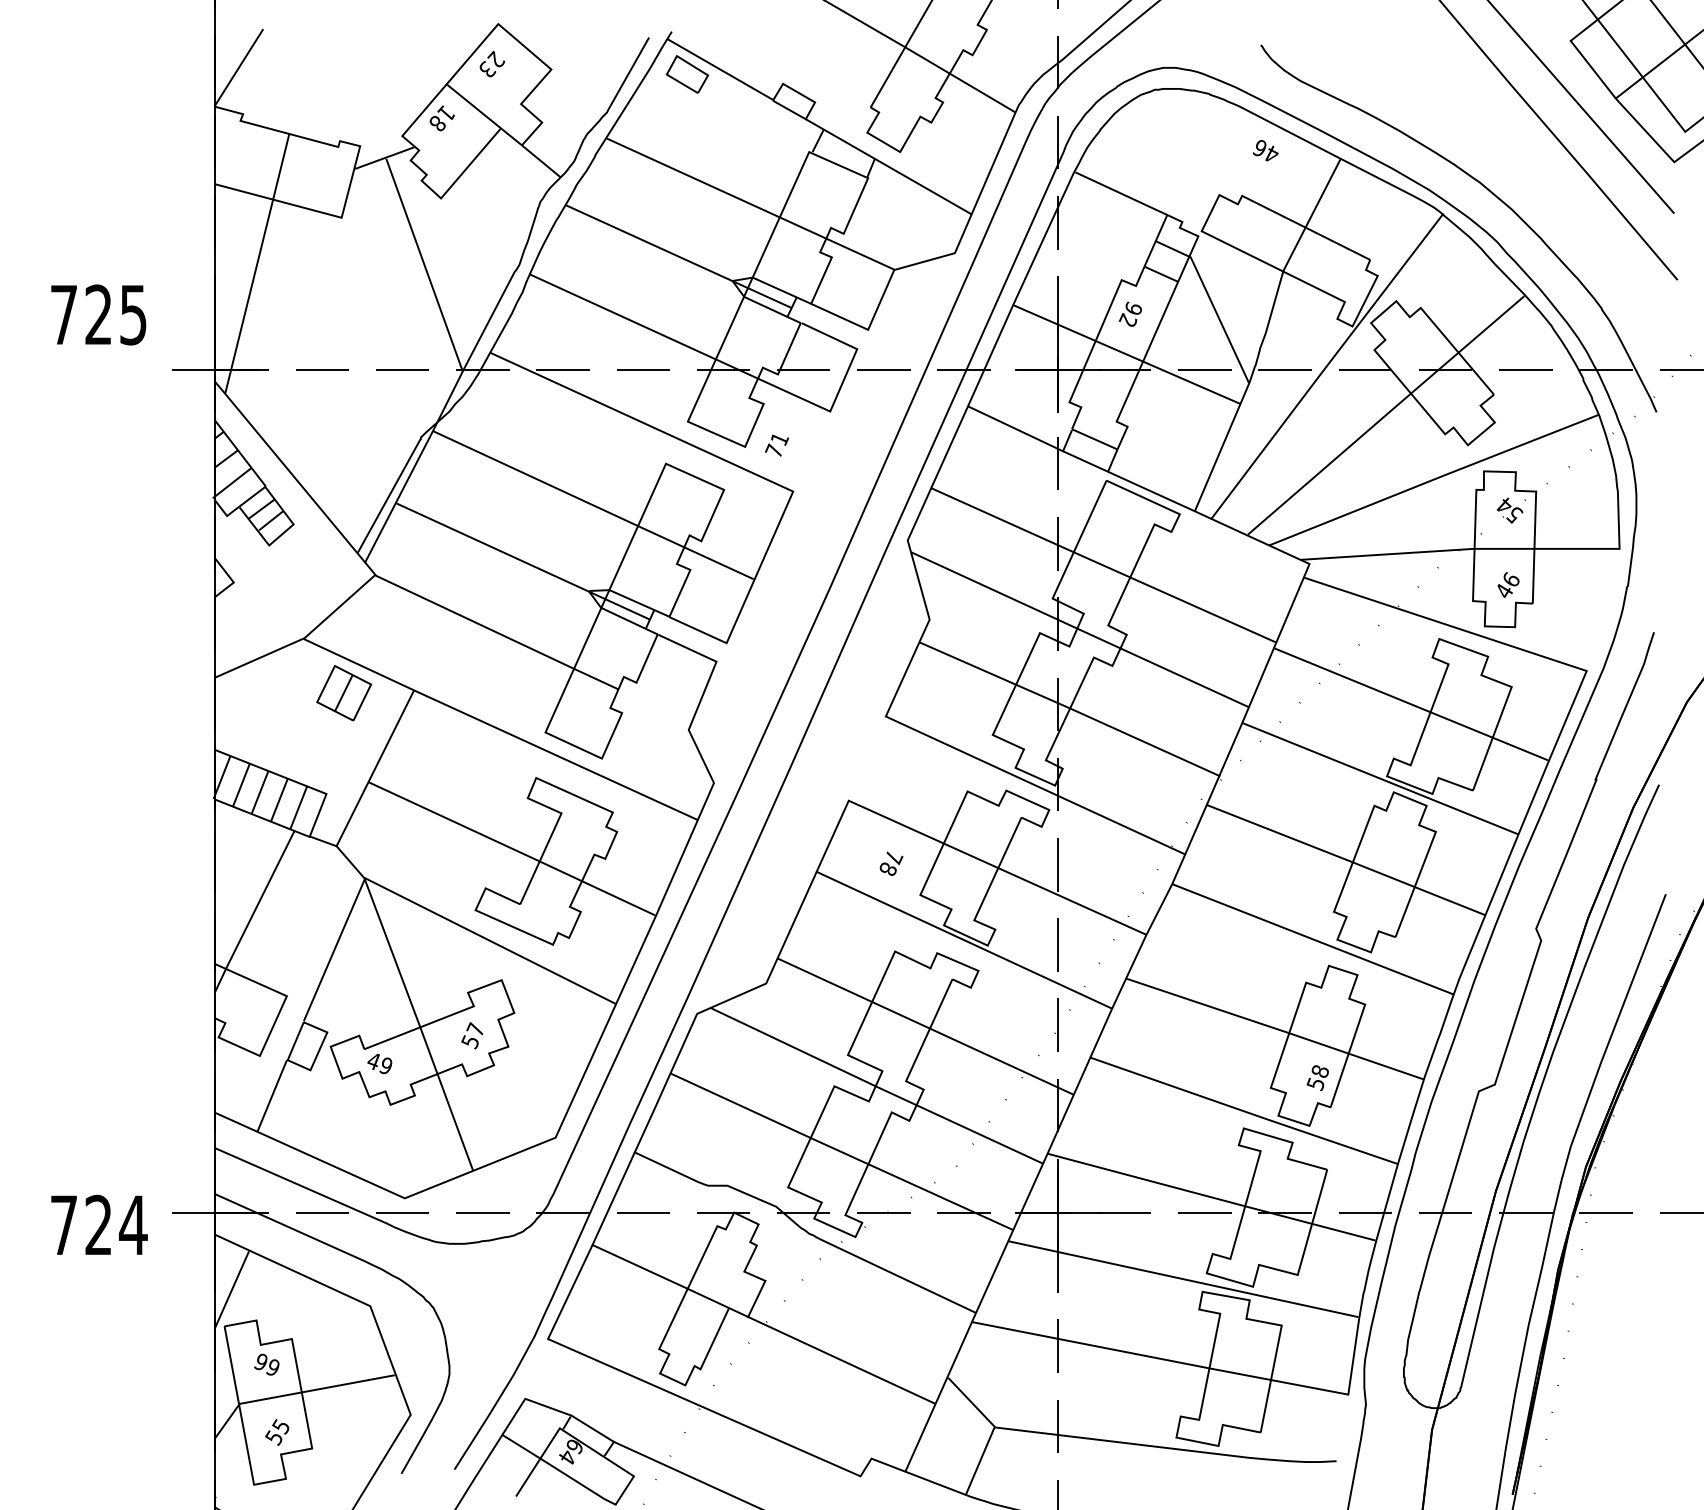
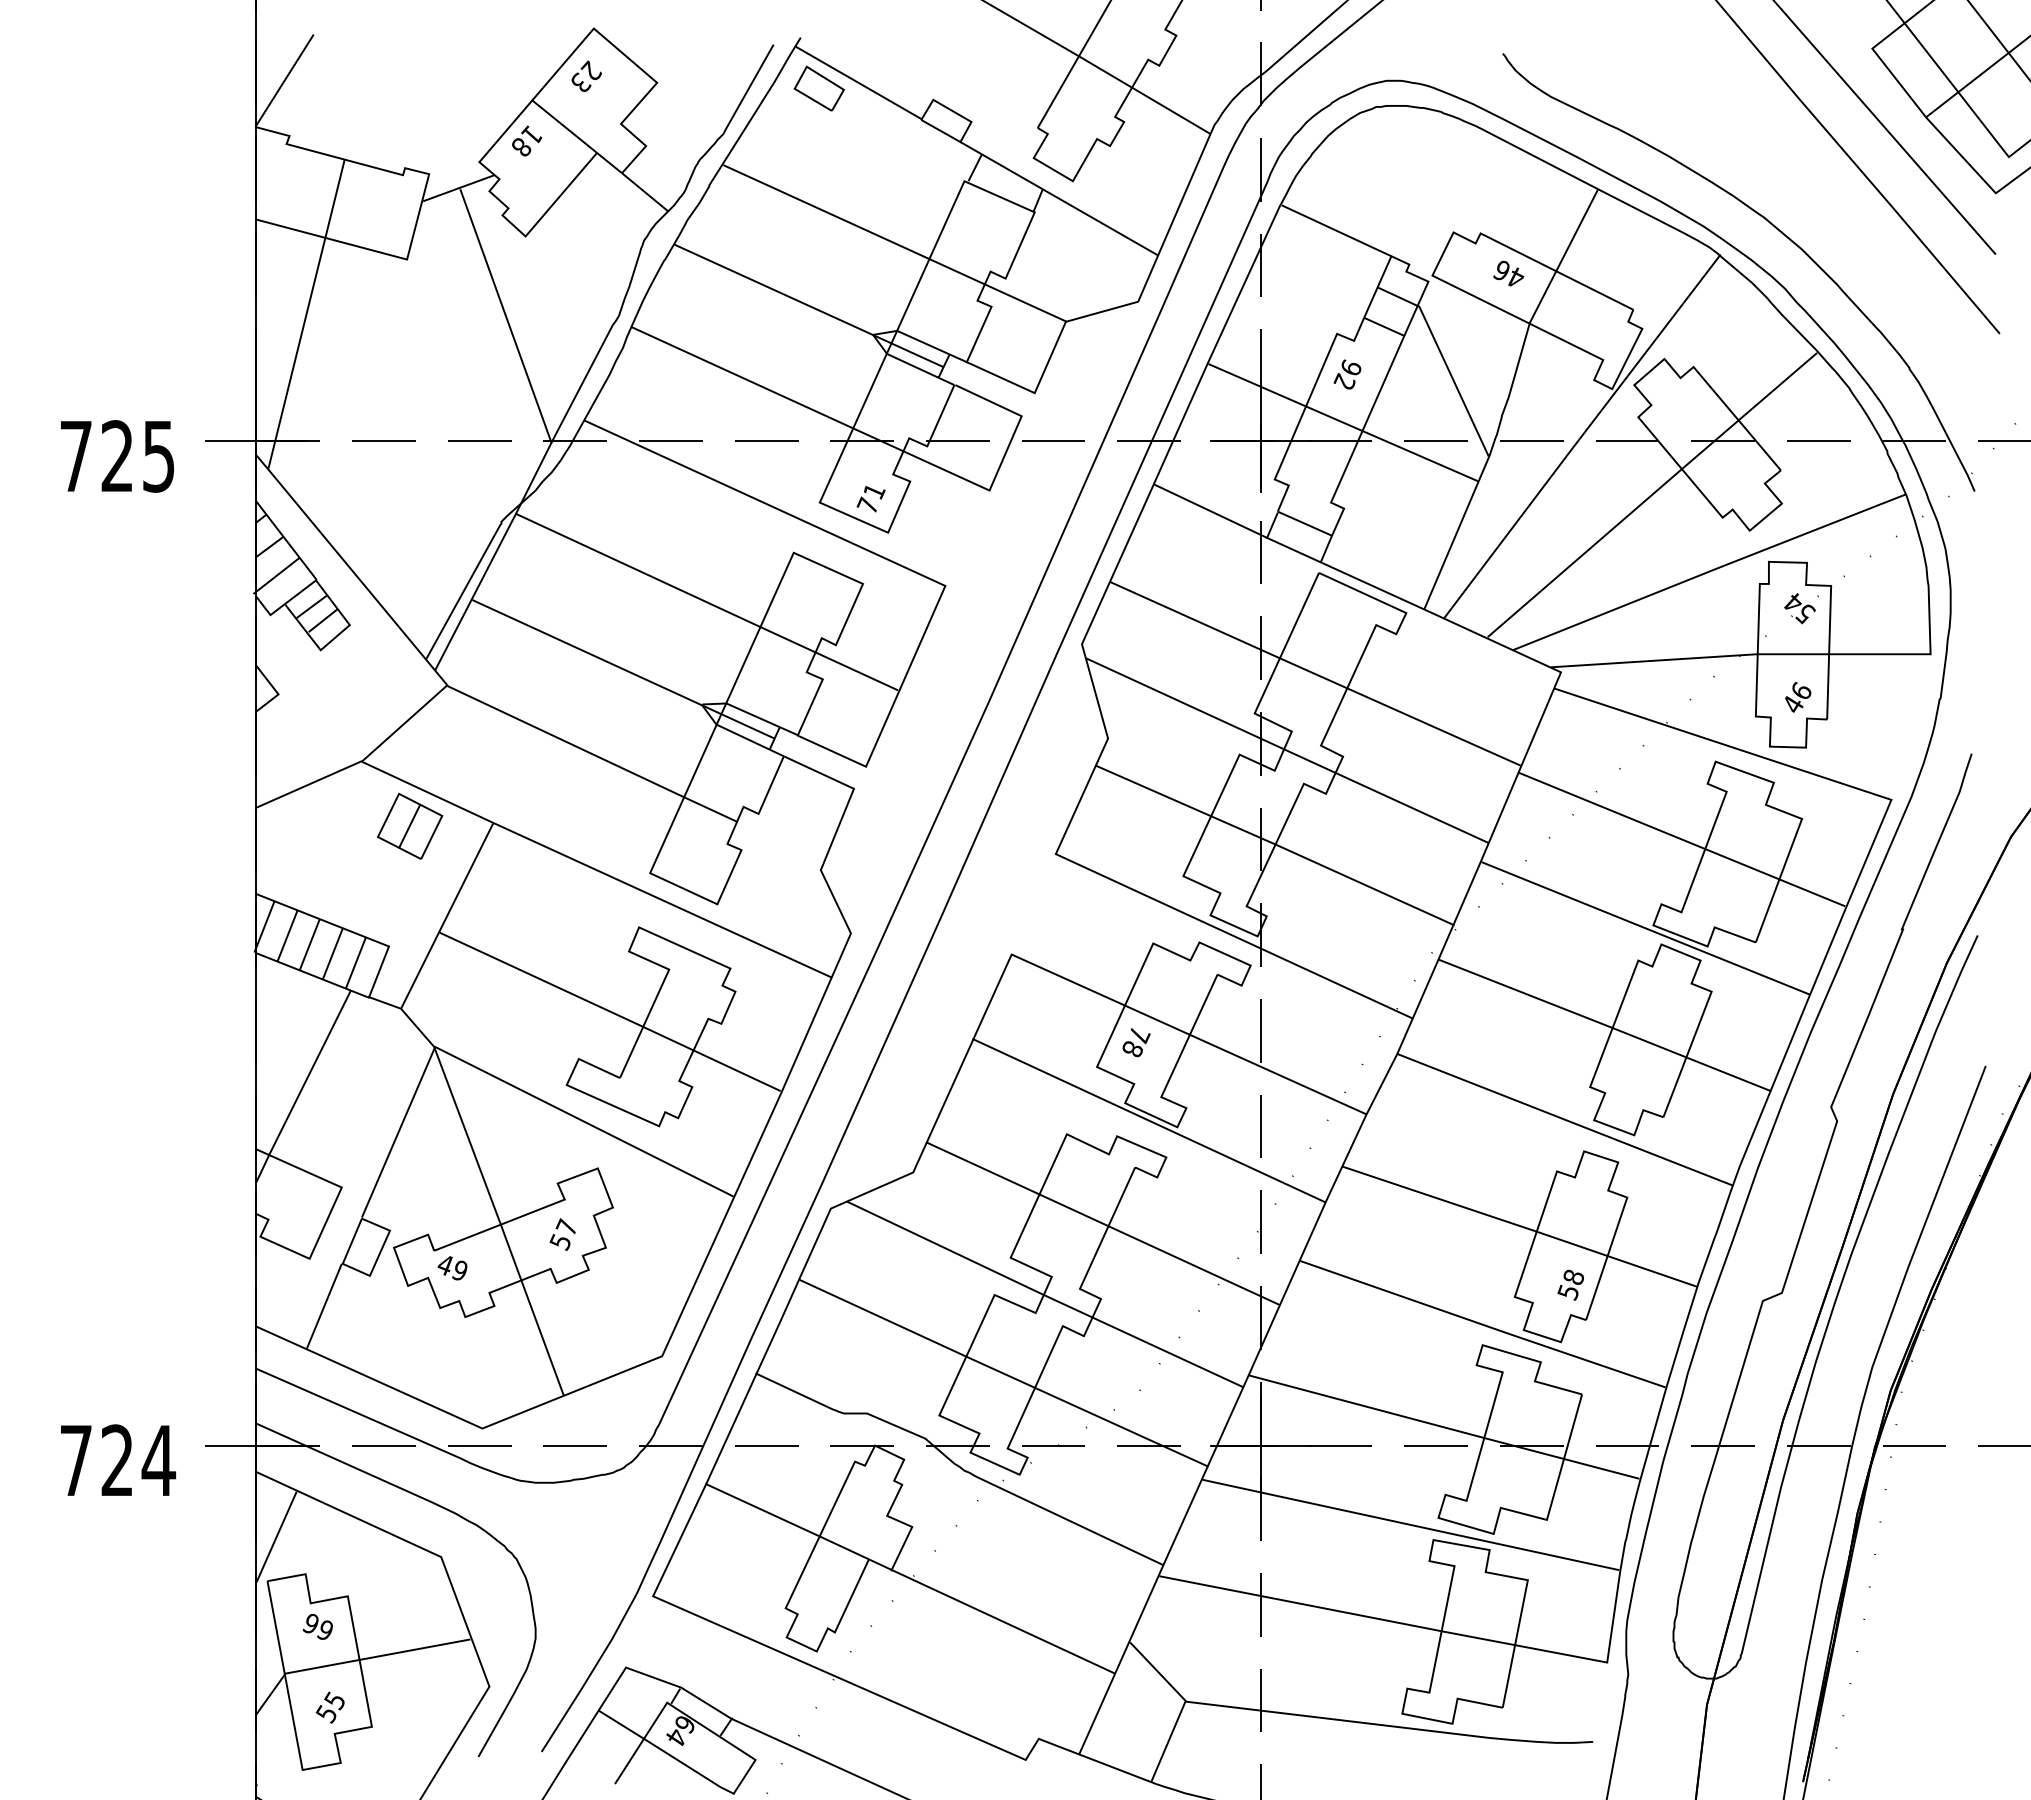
text: (1265, 150) -> (1508, 273), moved
text: (98, 315) -> (117, 456), moved
text: (776, 445) -> (870, 499), moved
text: (891, 863) -> (1136, 1042), moved

